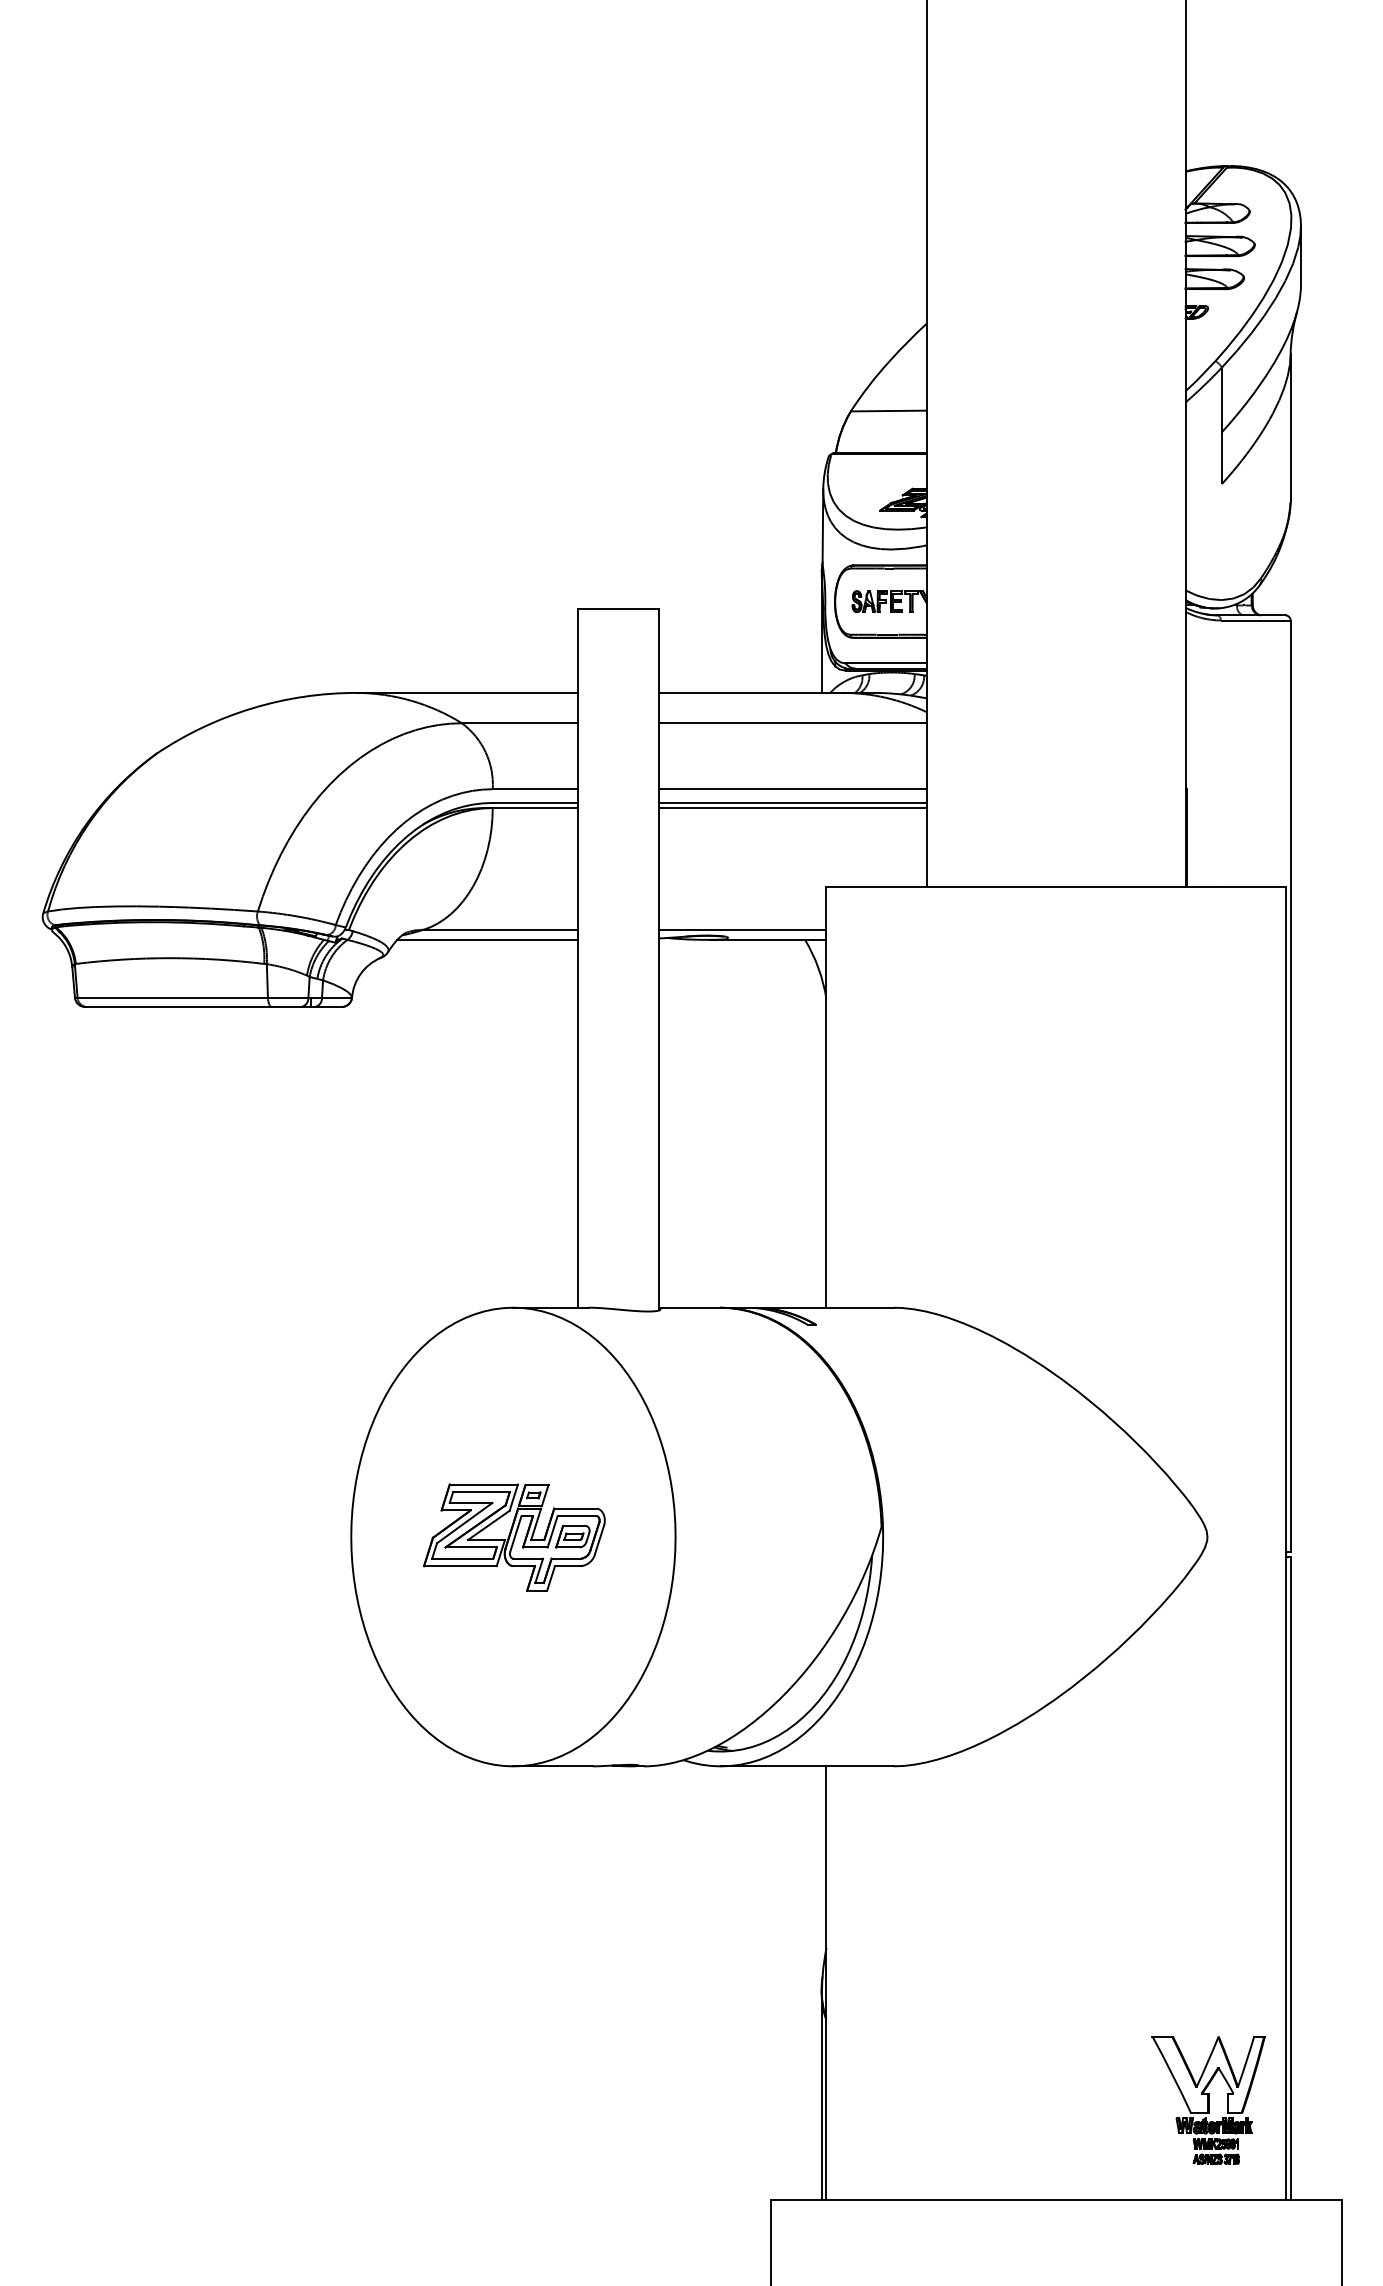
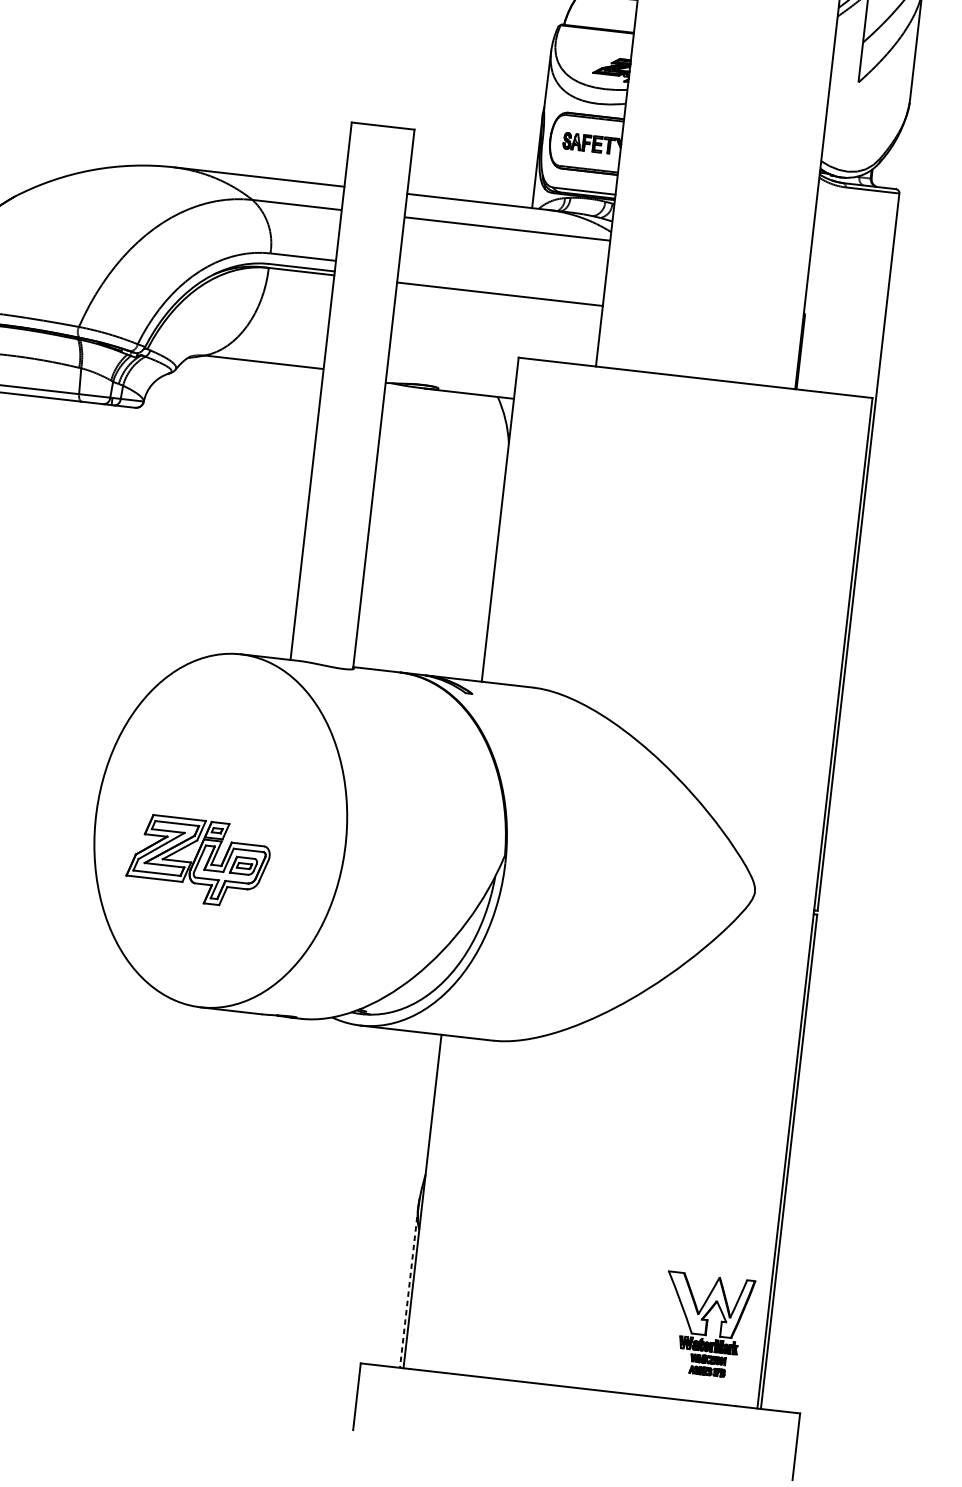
line: (792, 789) -> (501, 279), removed
line: (792, 802) -> (500, 289), removed
line: (742, 929) -> (450, 383), removed
line: (487, 940) -> (253, 369), removed
part: (514, 1537) -> (198, 861), moved
line: (821, 2096) -> (408, 1288), solid -> dashed

